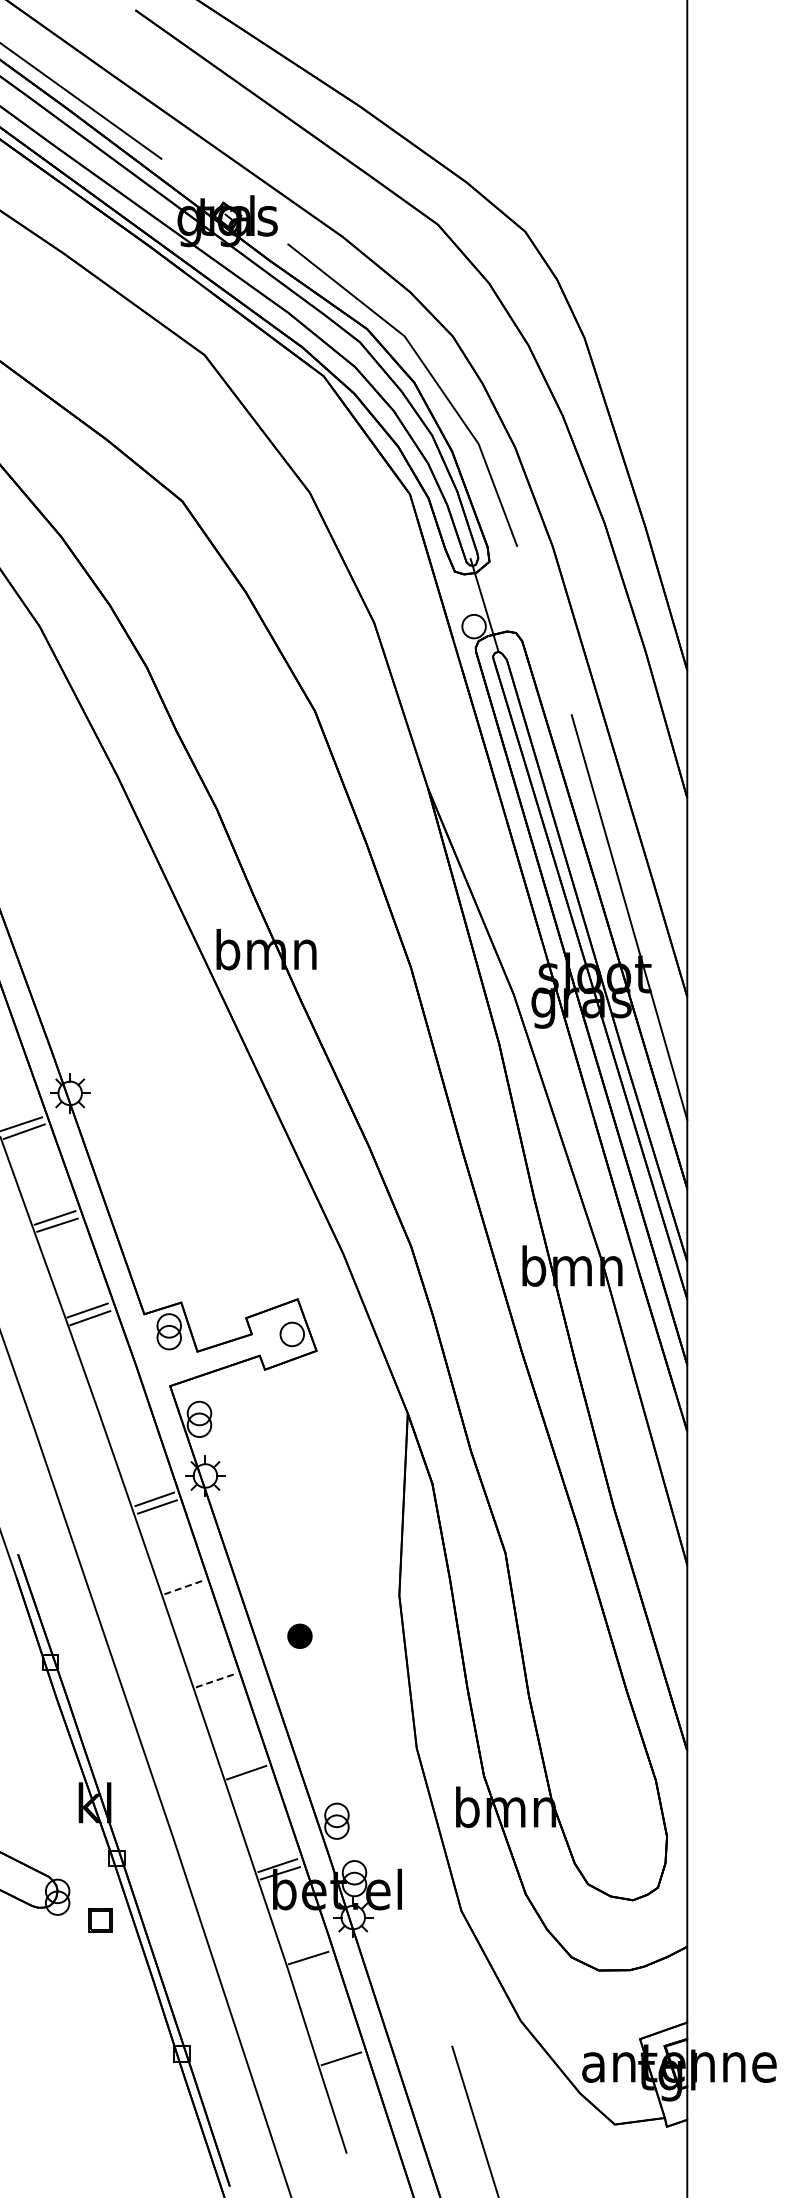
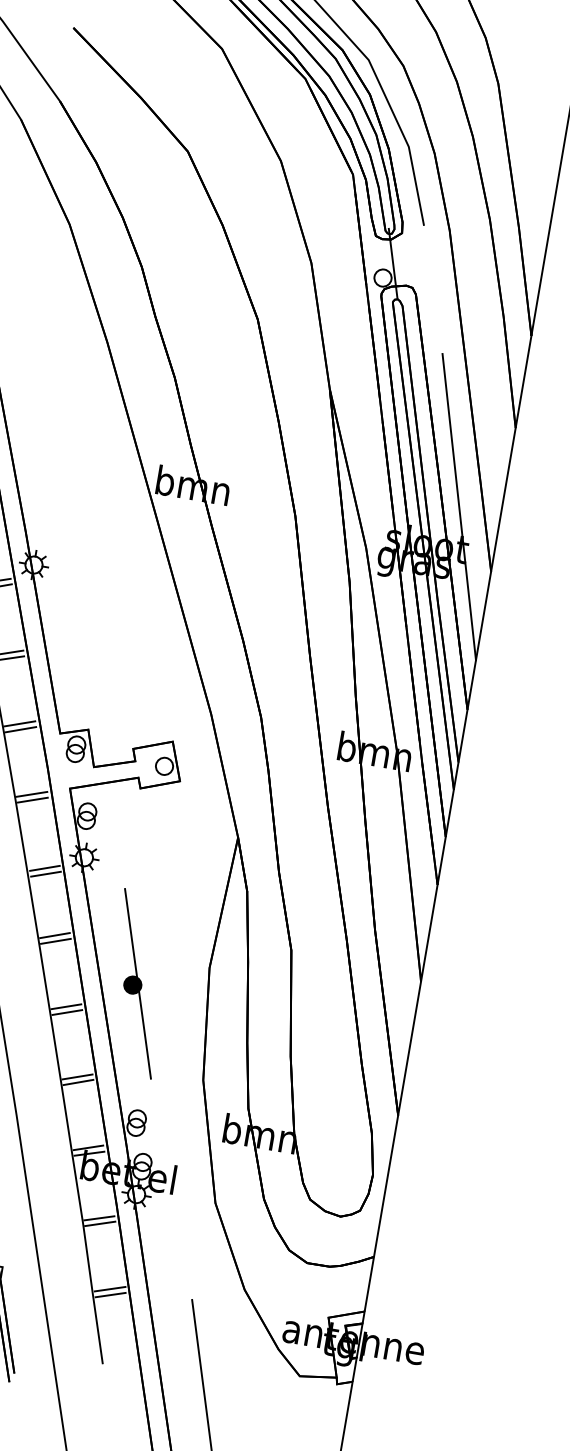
line: (119, 1402) -> (31, 794), added
line: (122, 1409) -> (32, 799), added
line: (183, 1587) -> (54, 935), dashed -> solid
line: (185, 1594) -> (55, 940), added
line: (306, 1633) -> (137, 983), added
line: (215, 1680) -> (66, 1006), dashed -> solid
line: (217, 1687) -> (67, 1011), added
line: (248, 1779) -> (78, 1082), added
line: (310, 1964) -> (99, 1223), added
line: (339, 2050) -> (110, 1288), added

